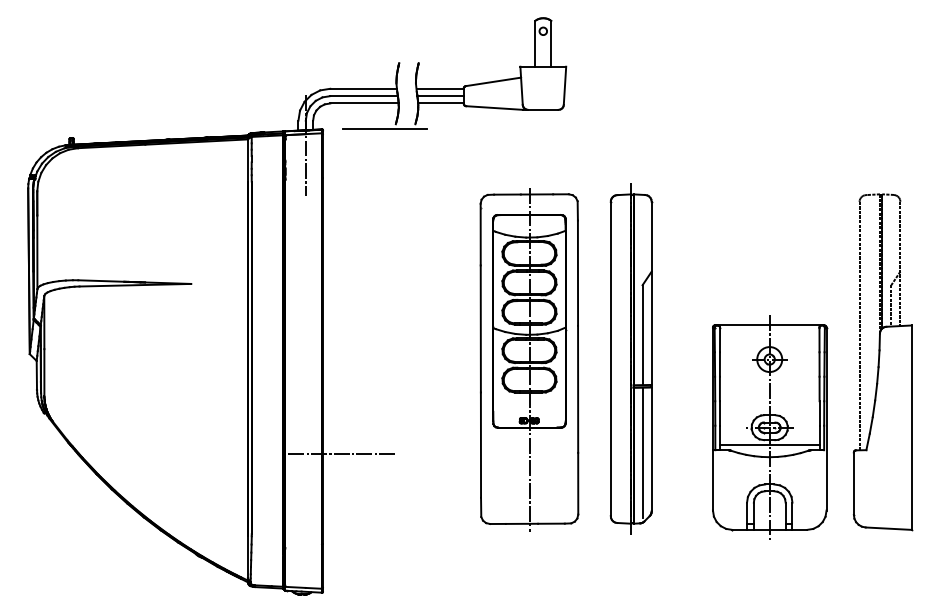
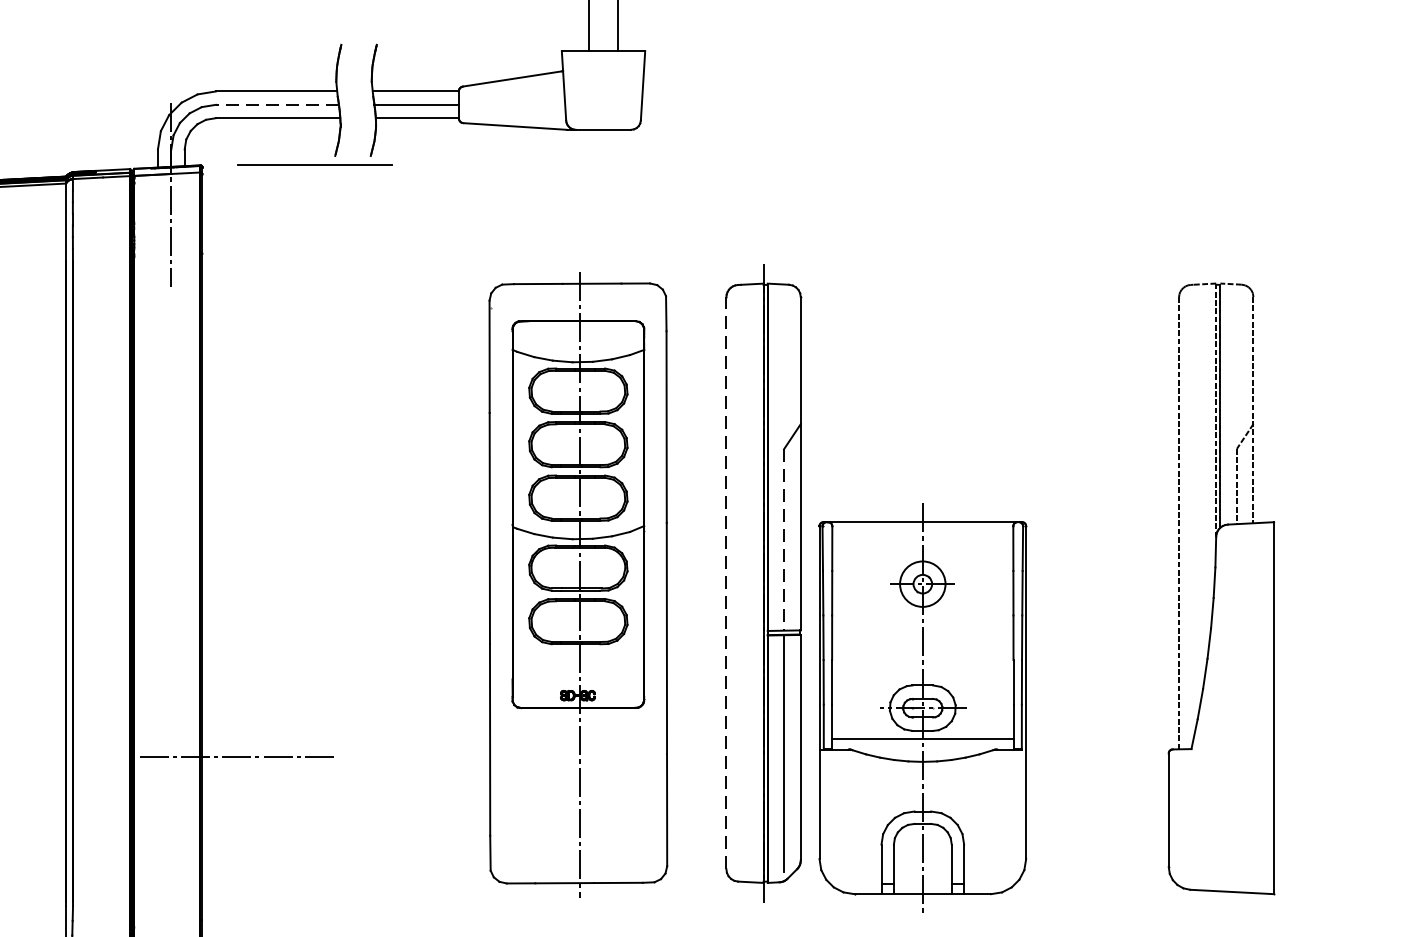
line: (364, 96) -> (278, 105), solid -> dashed
line: (642, 335) -> (784, 540), solid -> dashed
line: (610, 358) -> (725, 582), solid -> dashed
part: (770, 427) -> (924, 707), moved

